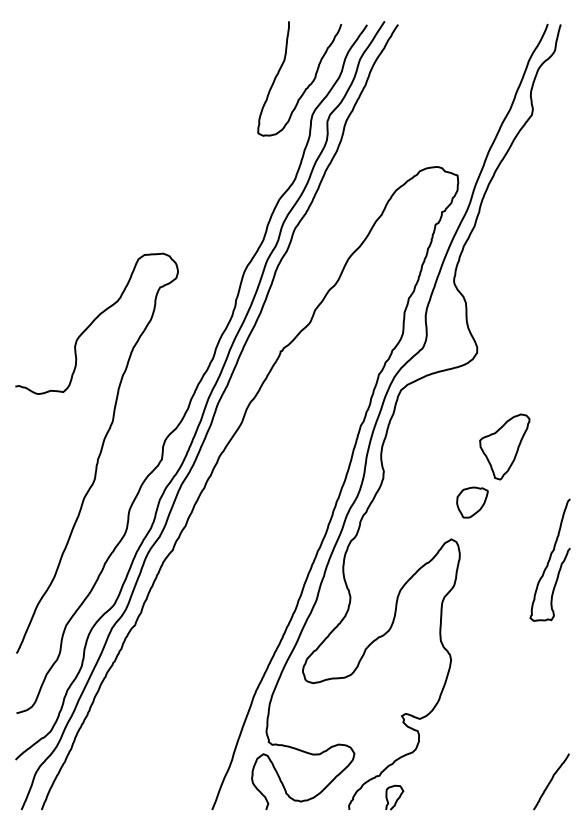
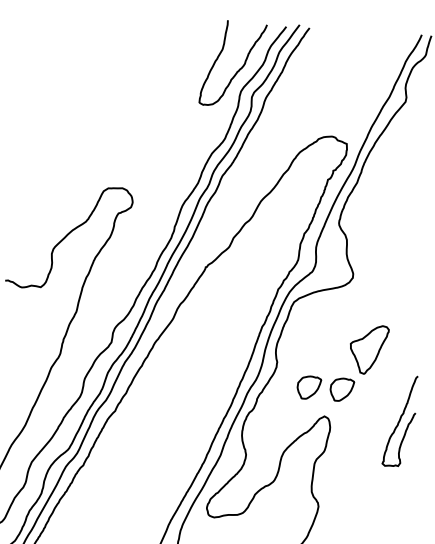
part: (428, 502) -> (309, 387), added
curve: (549, 559) -> (399, 420), moved

